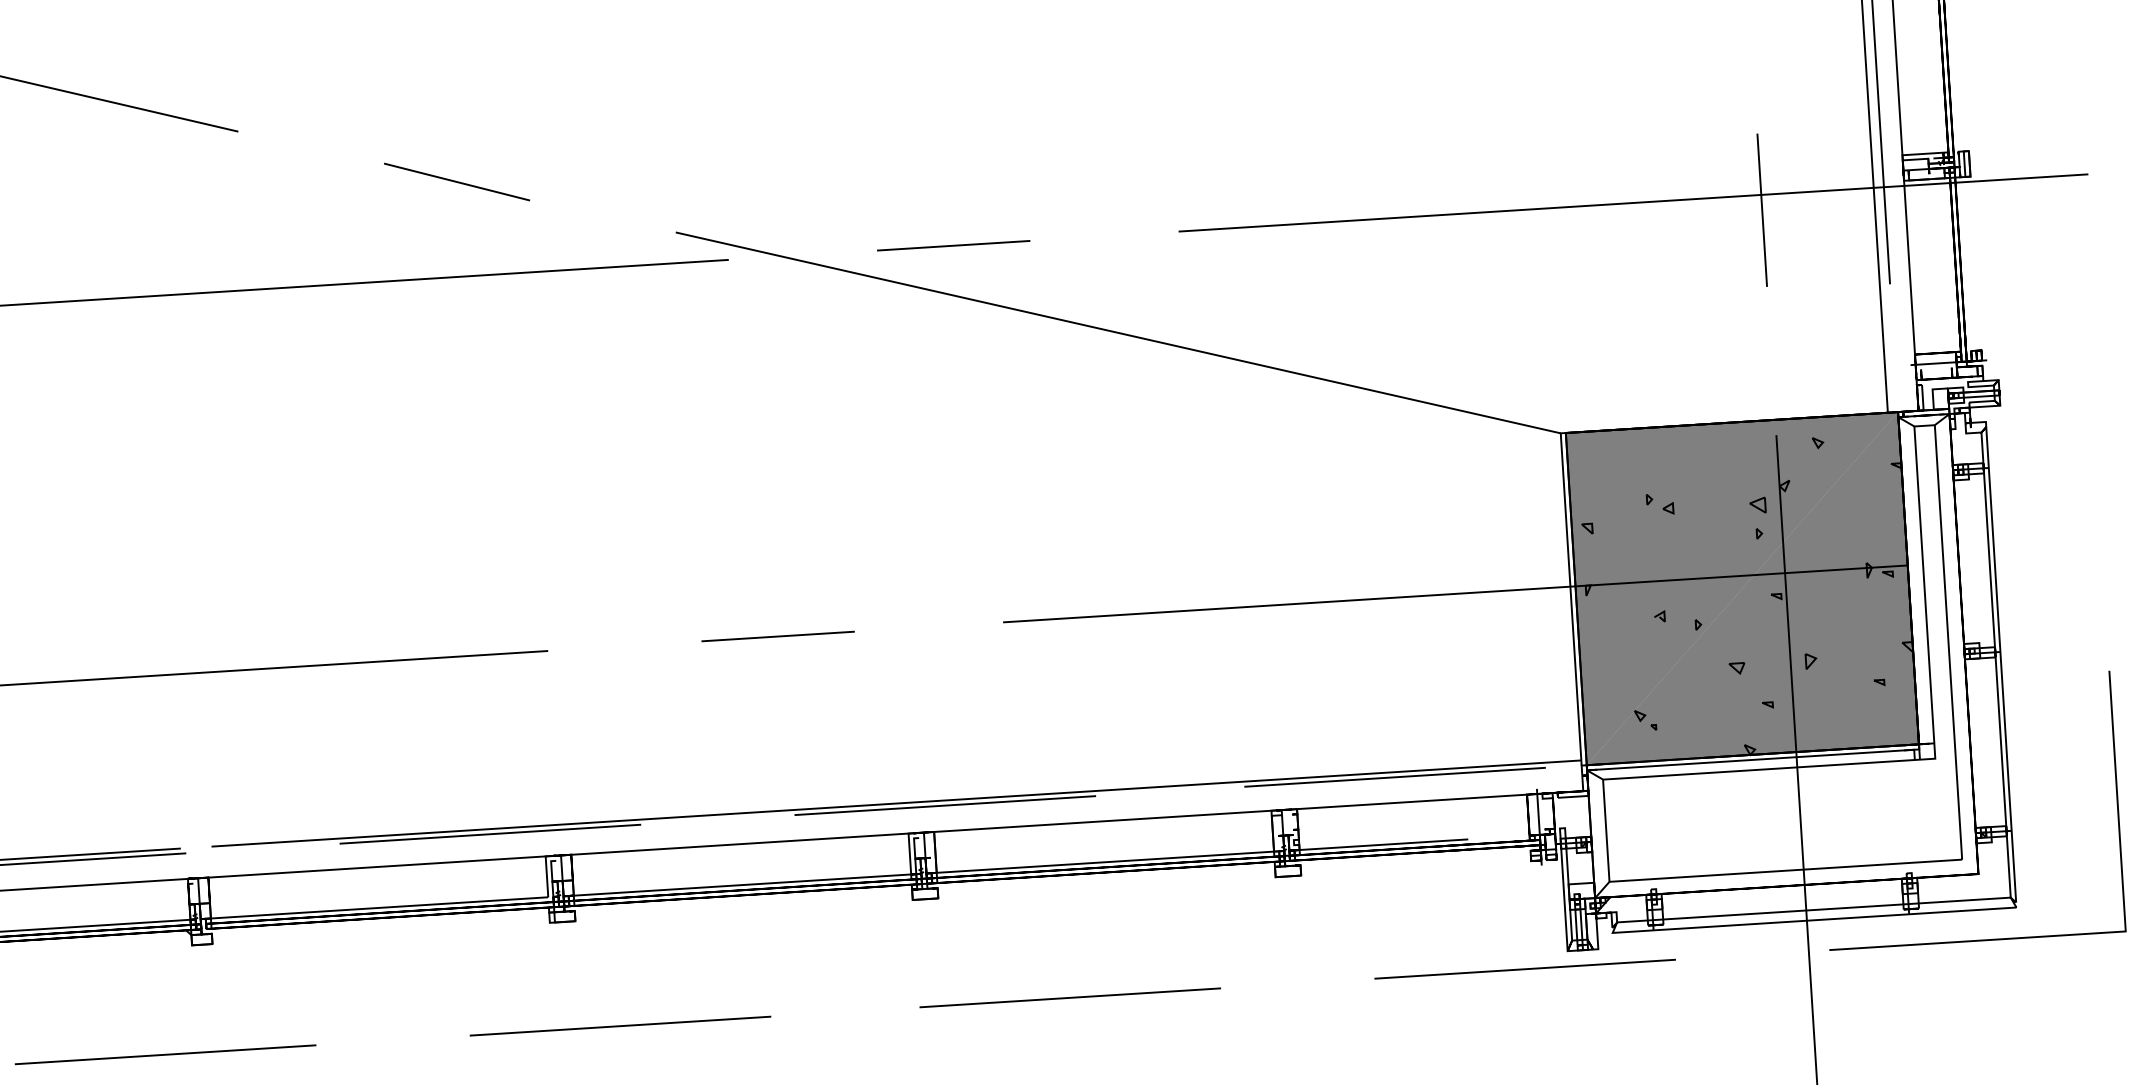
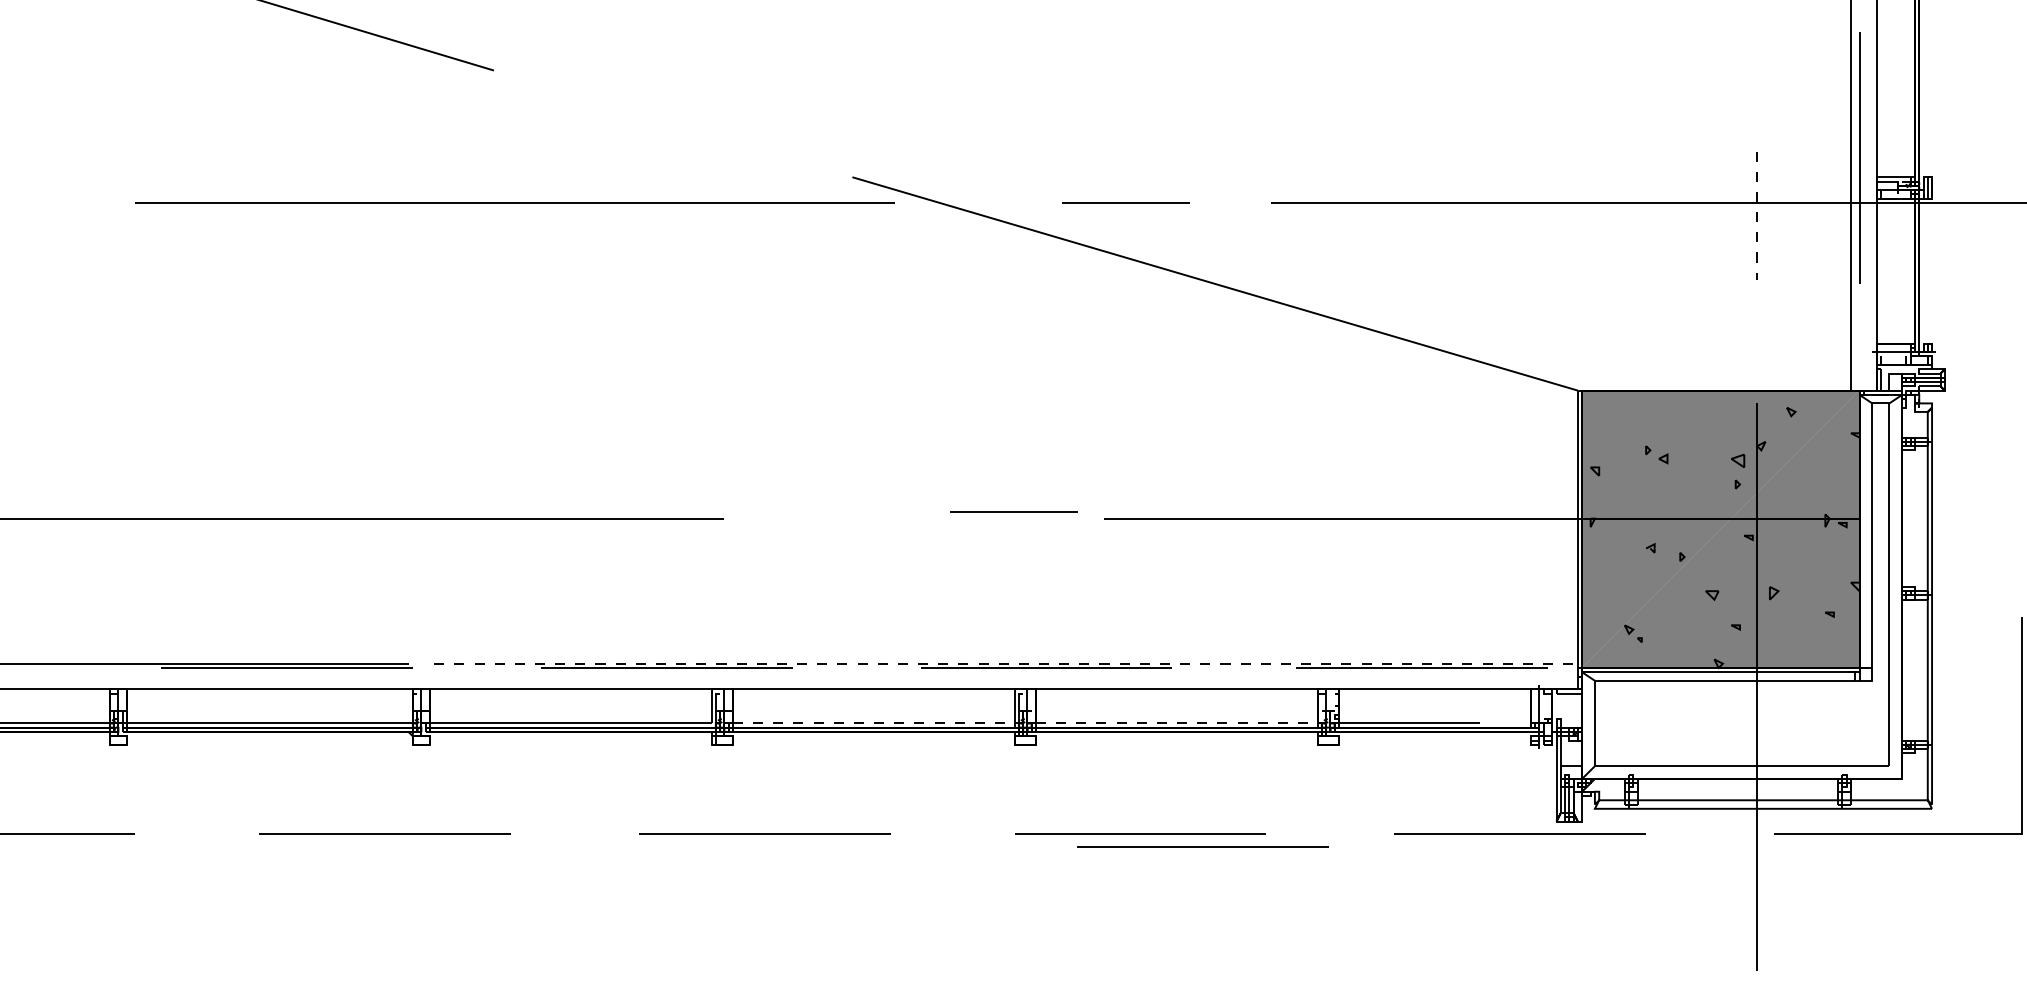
line: (456, 181) -> (672, 123), removed
line: (1762, 211) -> (1757, 216), solid -> dashed
line: (953, 245) -> (1125, 202), moved
line: (777, 636) -> (1013, 511), moved
line: (896, 803) -> (1006, 663), solid -> dashed
line: (1105, 862) -> (1176, 723), solid -> dashed
line: (742, 885) -> (873, 723), solid -> dashed
line: (1145, 1007) -> (1202, 846), added

